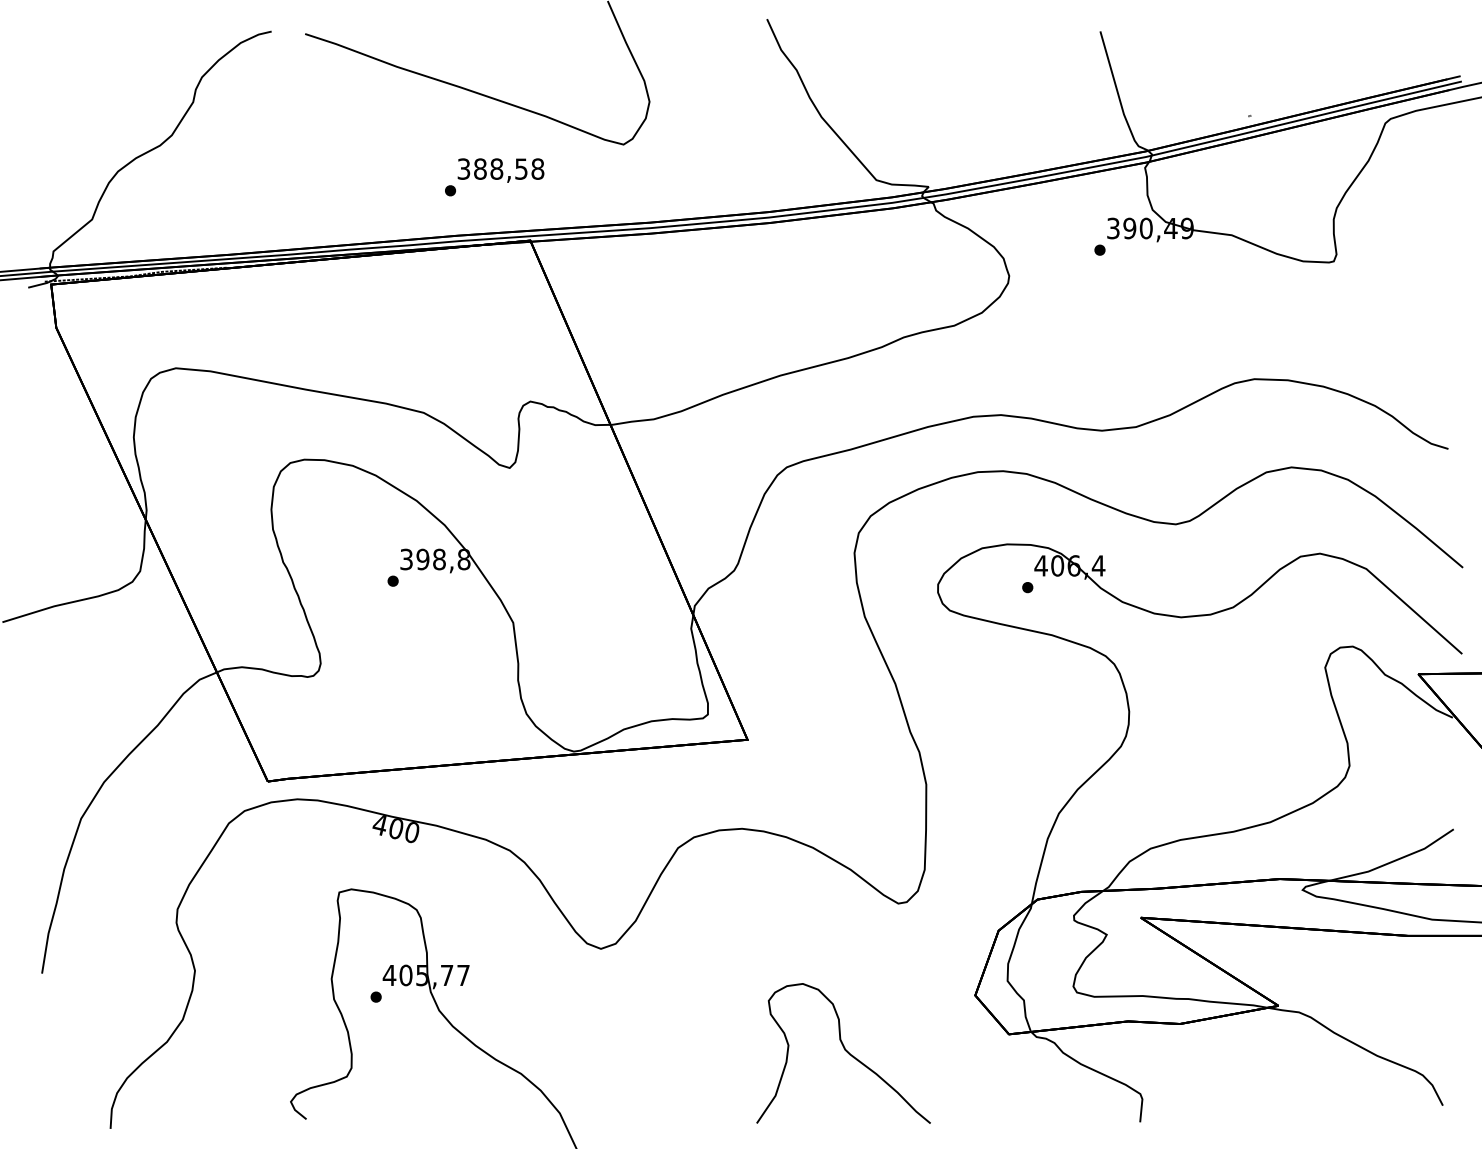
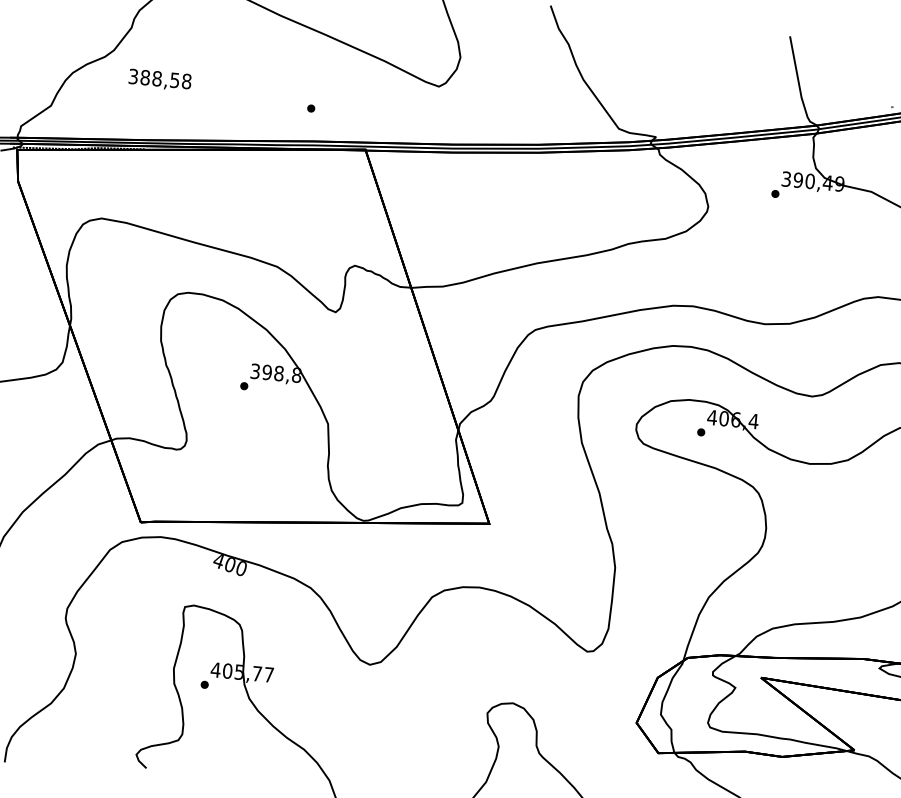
text: (500, 170) -> (159, 80), moved

